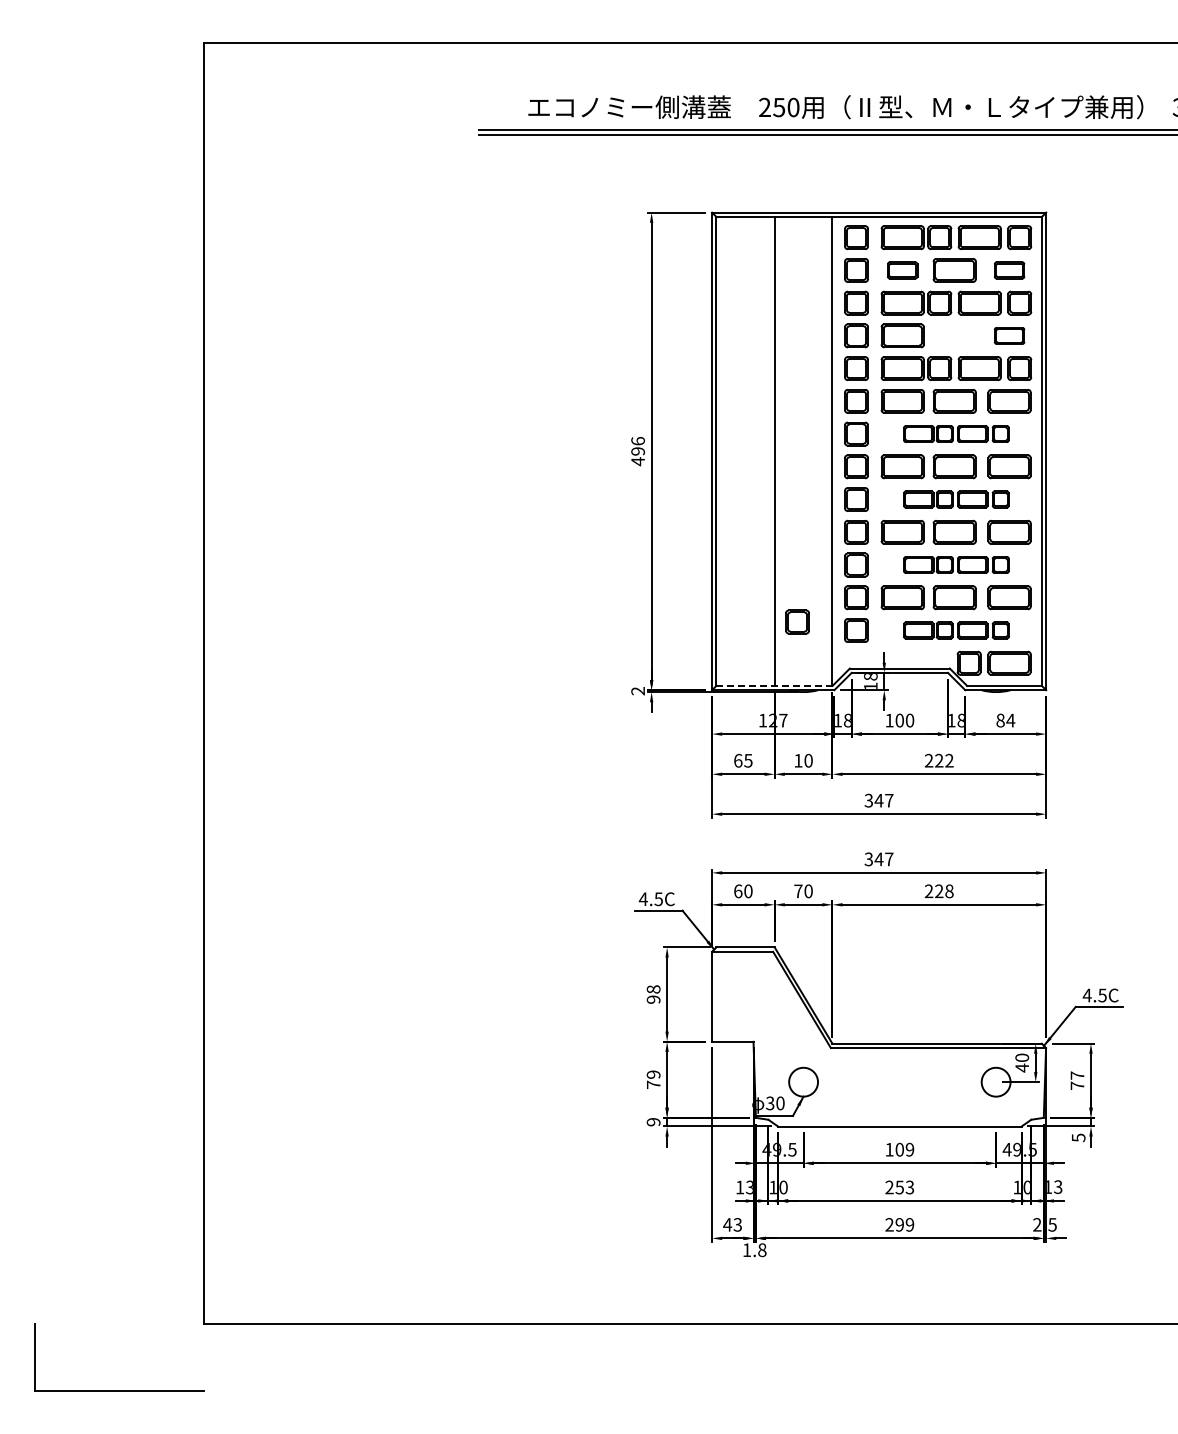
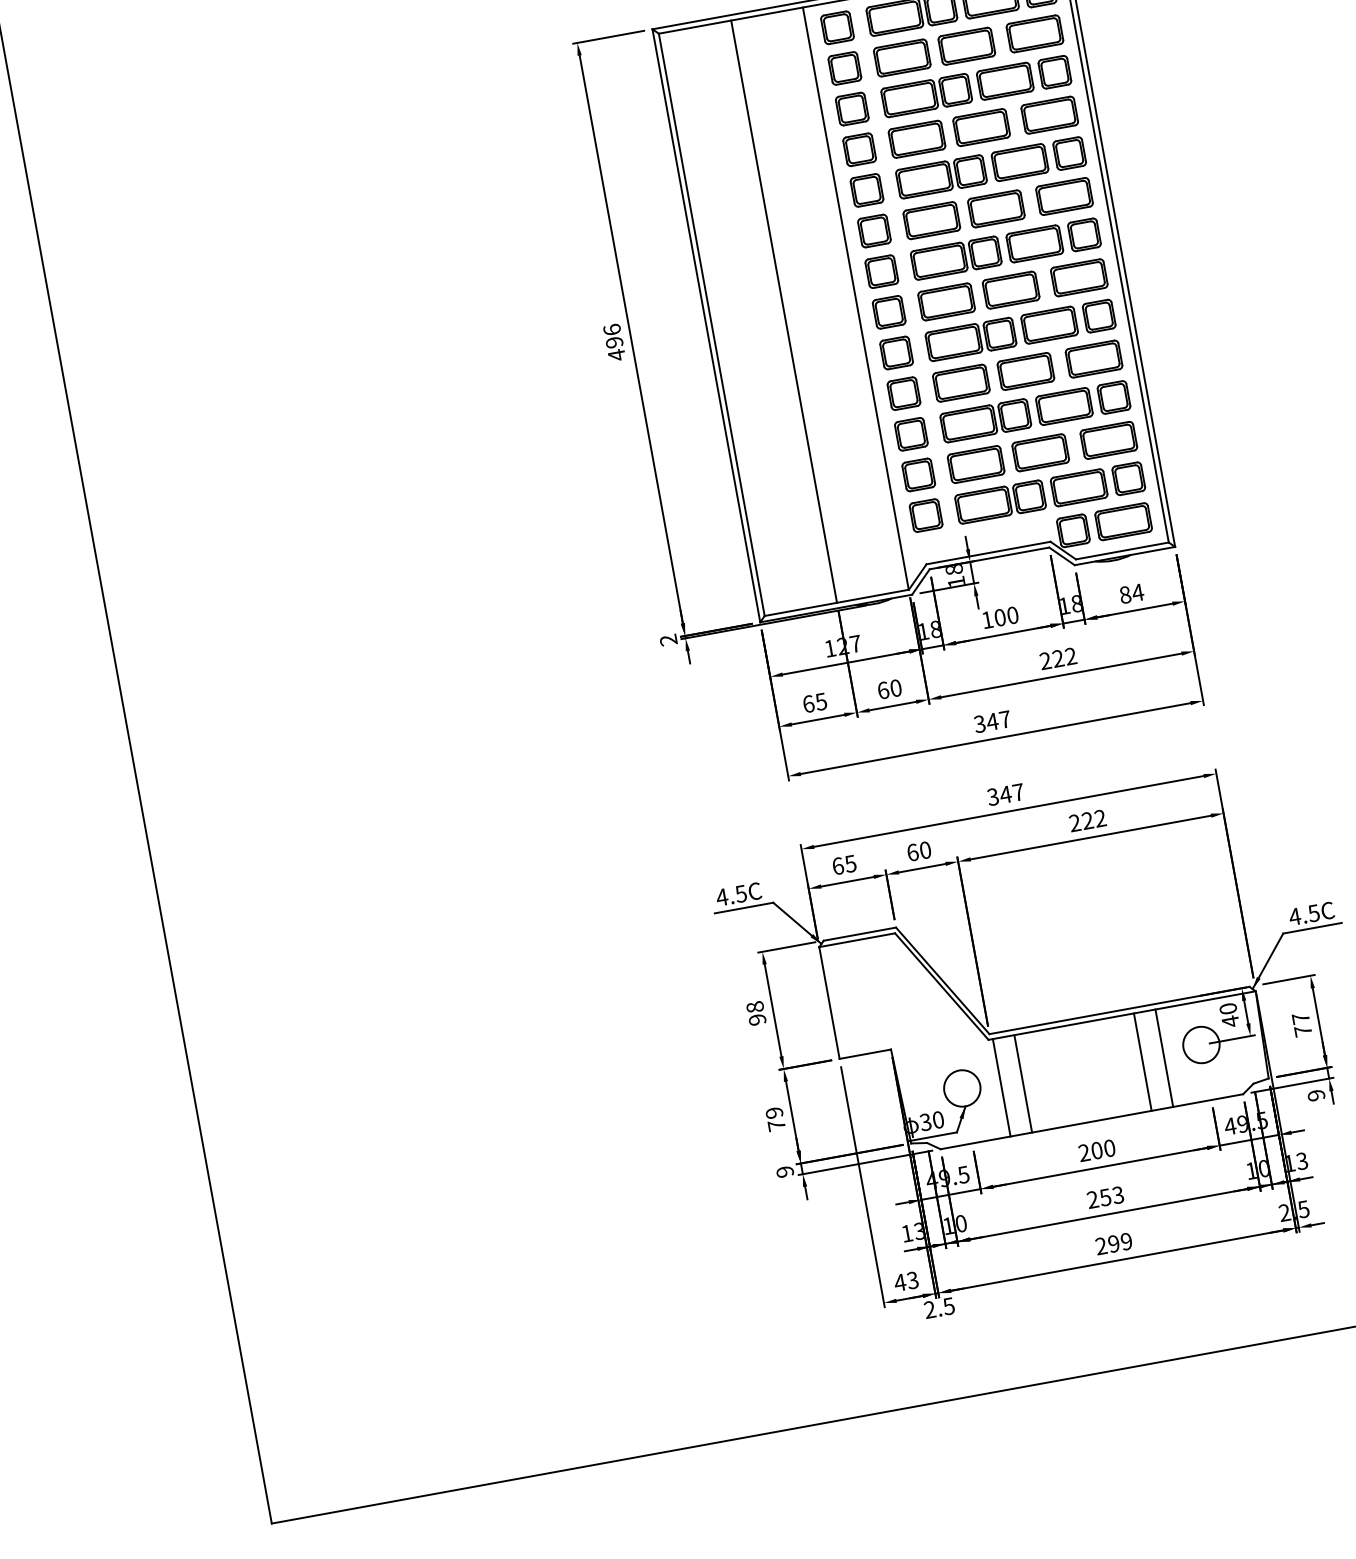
part: (902, 270) -> (901, 58), size x1.43
part: (1009, 270) -> (1034, 34), size x1.43
part: (954, 335) -> (981, 127), added
part: (1009, 335) -> (1049, 114), size x1.43
part: (956, 433) -> (1005, 248), size x1.43
part: (956, 499) -> (1020, 330), size x1.43
part: (956, 564) -> (1035, 411), size x1.43
part: (797, 621) -> (850, 517), removed
part: (956, 630) -> (1050, 493), size x1.43
line: (775, 685) -> (837, 602), dashed -> solid
text: (798, 760) -> (883, 690), 10 -> 60
text: (748, 891) -> (850, 864), 60 -> 65
text: (798, 891) -> (912, 852), 70 -> 60
text: (949, 891) -> (1100, 818), 228 -> 222
line: (834, 1087) -> (1001, 1088), added
line: (851, 1087) -> (1023, 1084), added
line: (948, 1087) -> (1143, 1062), added
line: (965, 1087) -> (1164, 1058), added
text: (1078, 1137) -> (1316, 1095), 5 -> 9
text: (899, 1149) -> (1096, 1150), 109 -> 200
text: (754, 1249) -> (939, 1307), 1.8 -> 2.5

